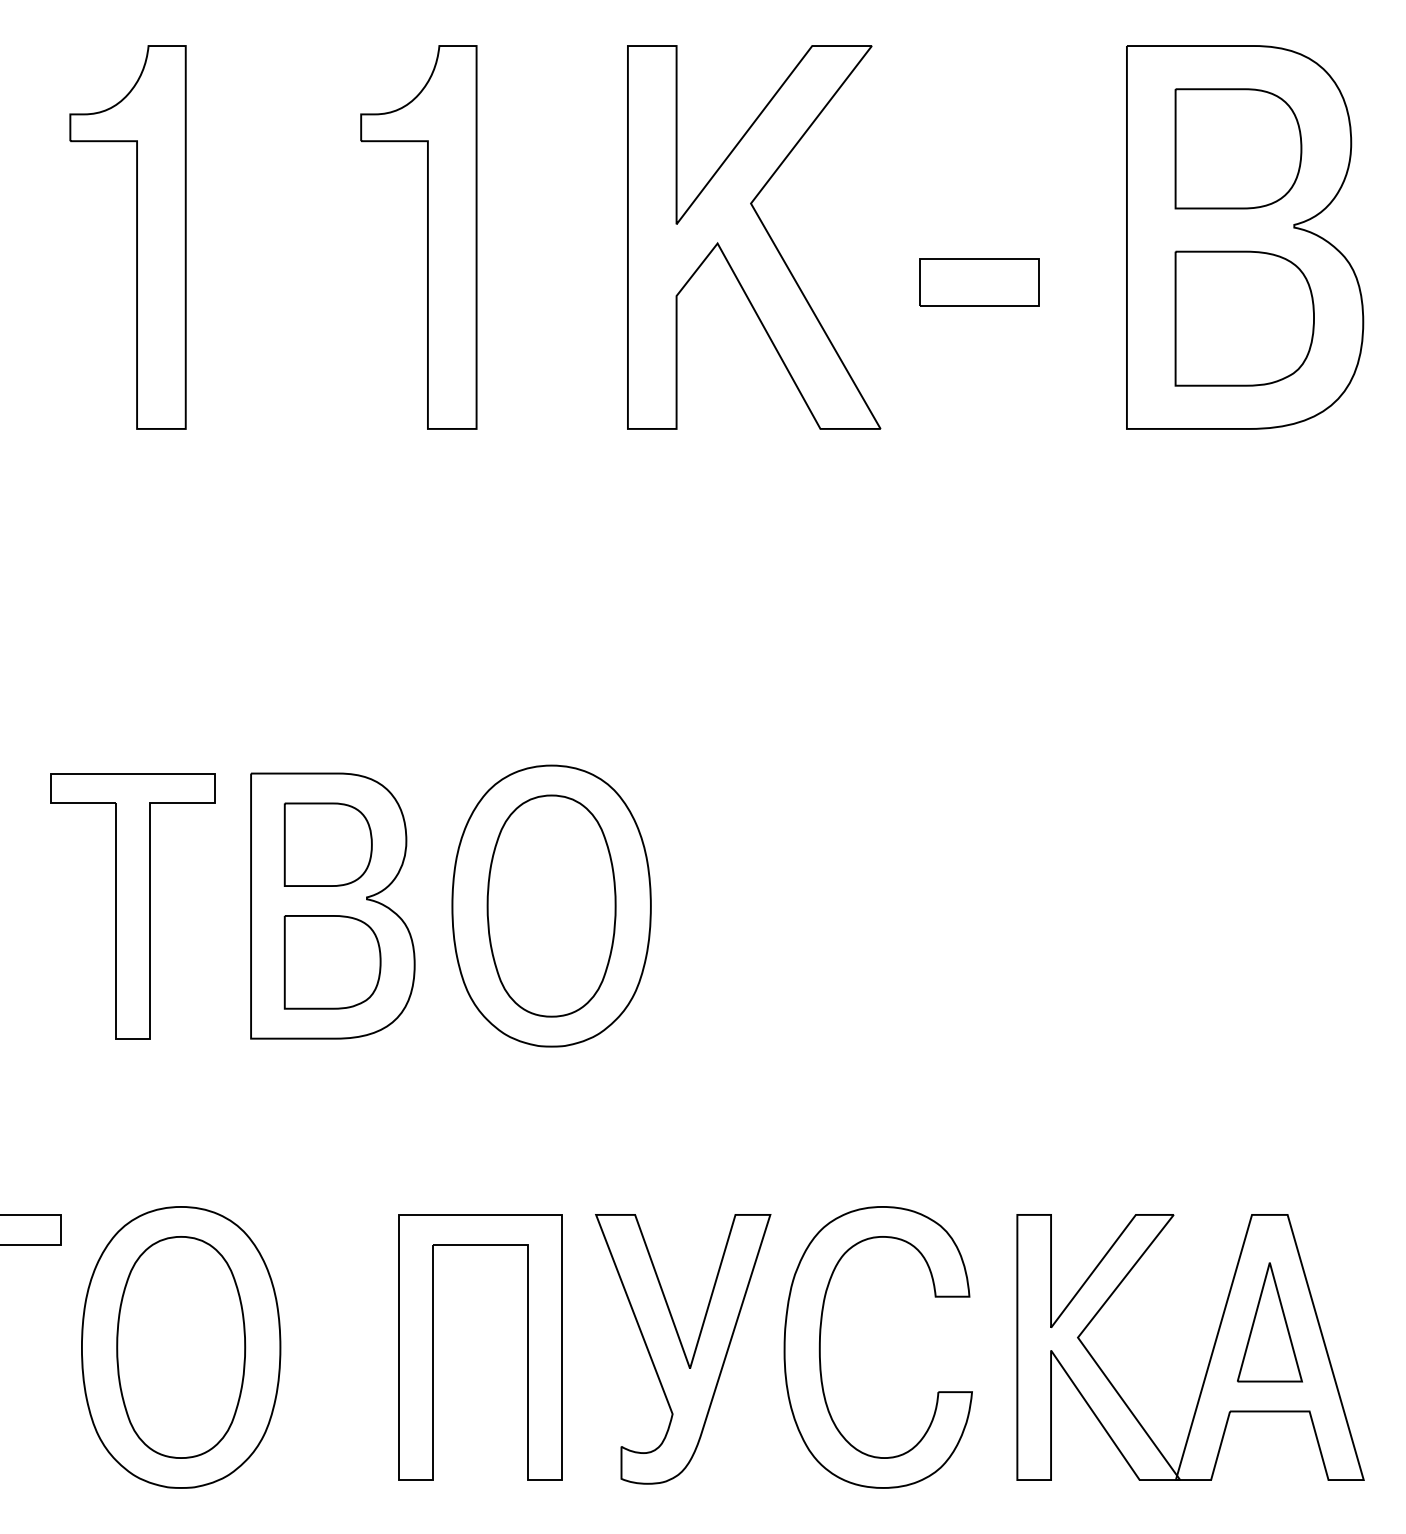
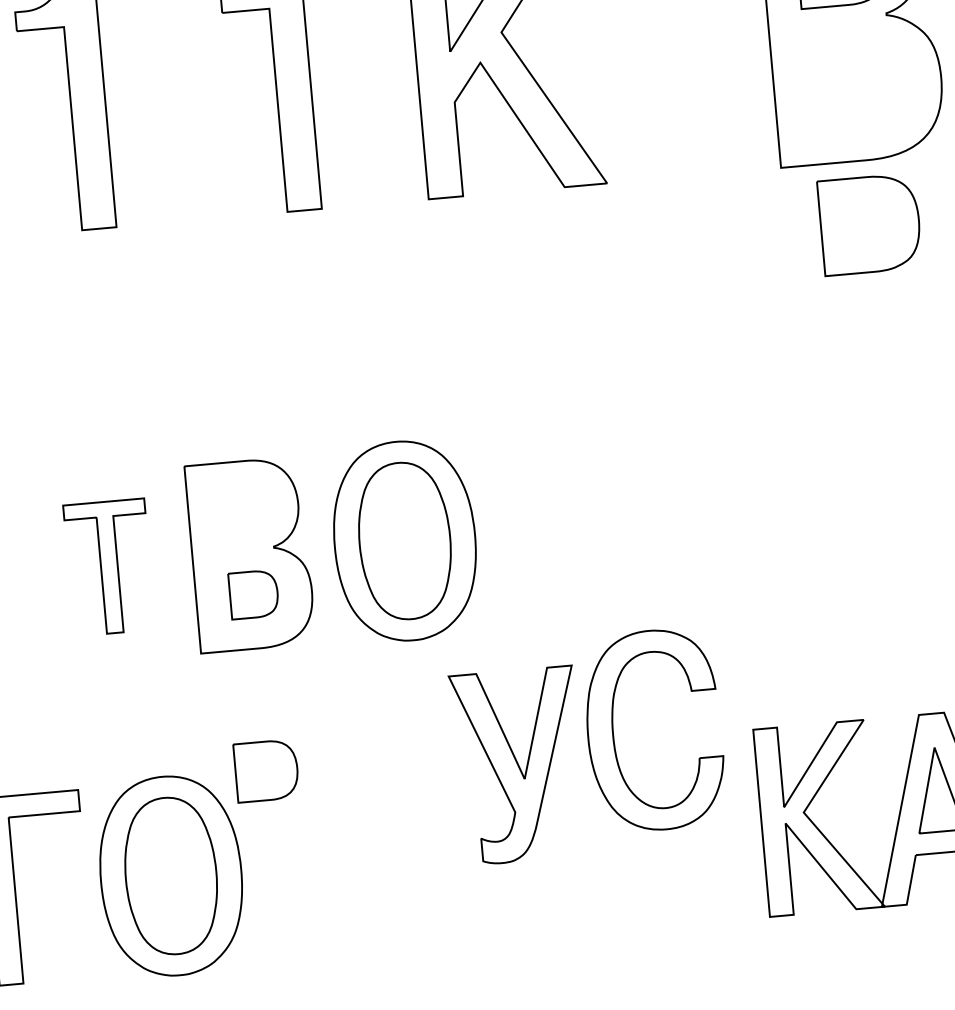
part: (979, 282) -> (667, 73), removed
part: (1244, 318) -> (869, 224), moved
part: (327, 844) -> (265, 770), moved
part: (132, 906) -> (109, 567), size x0.7
part: (332, 962) -> (253, 594), size x0.7
part: (433, 1347) -> (349, 860), removed
part: (820, 1347) -> (613, 734), moved
part: (683, 1349) -> (518, 766), moved

